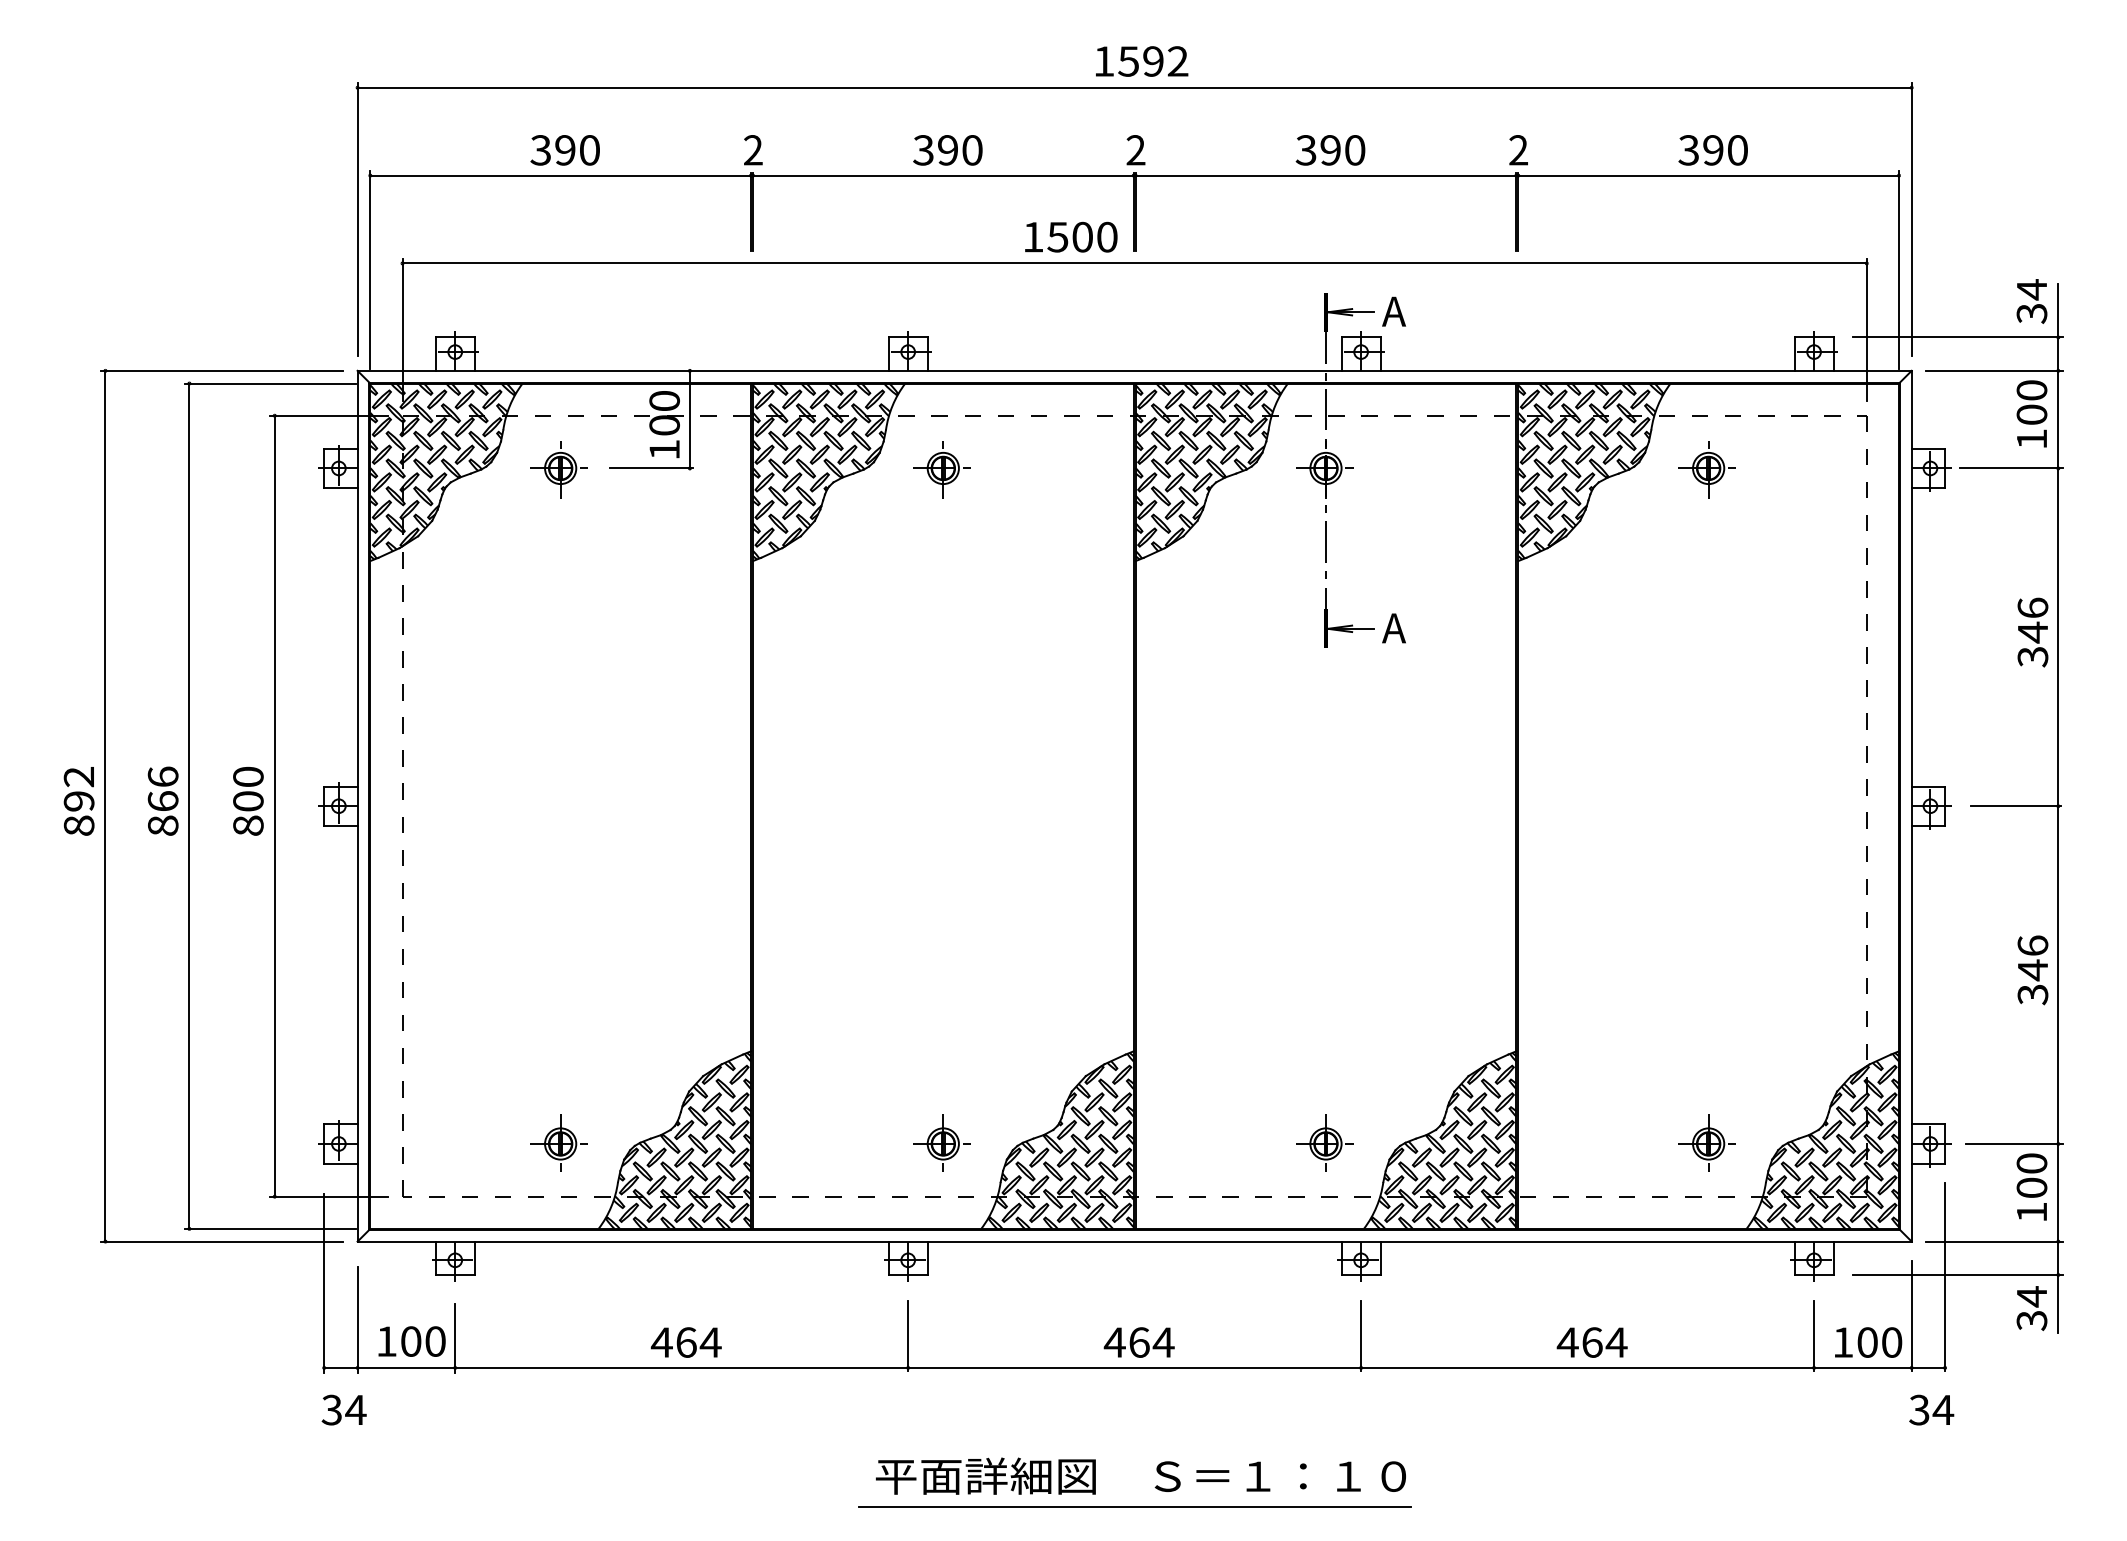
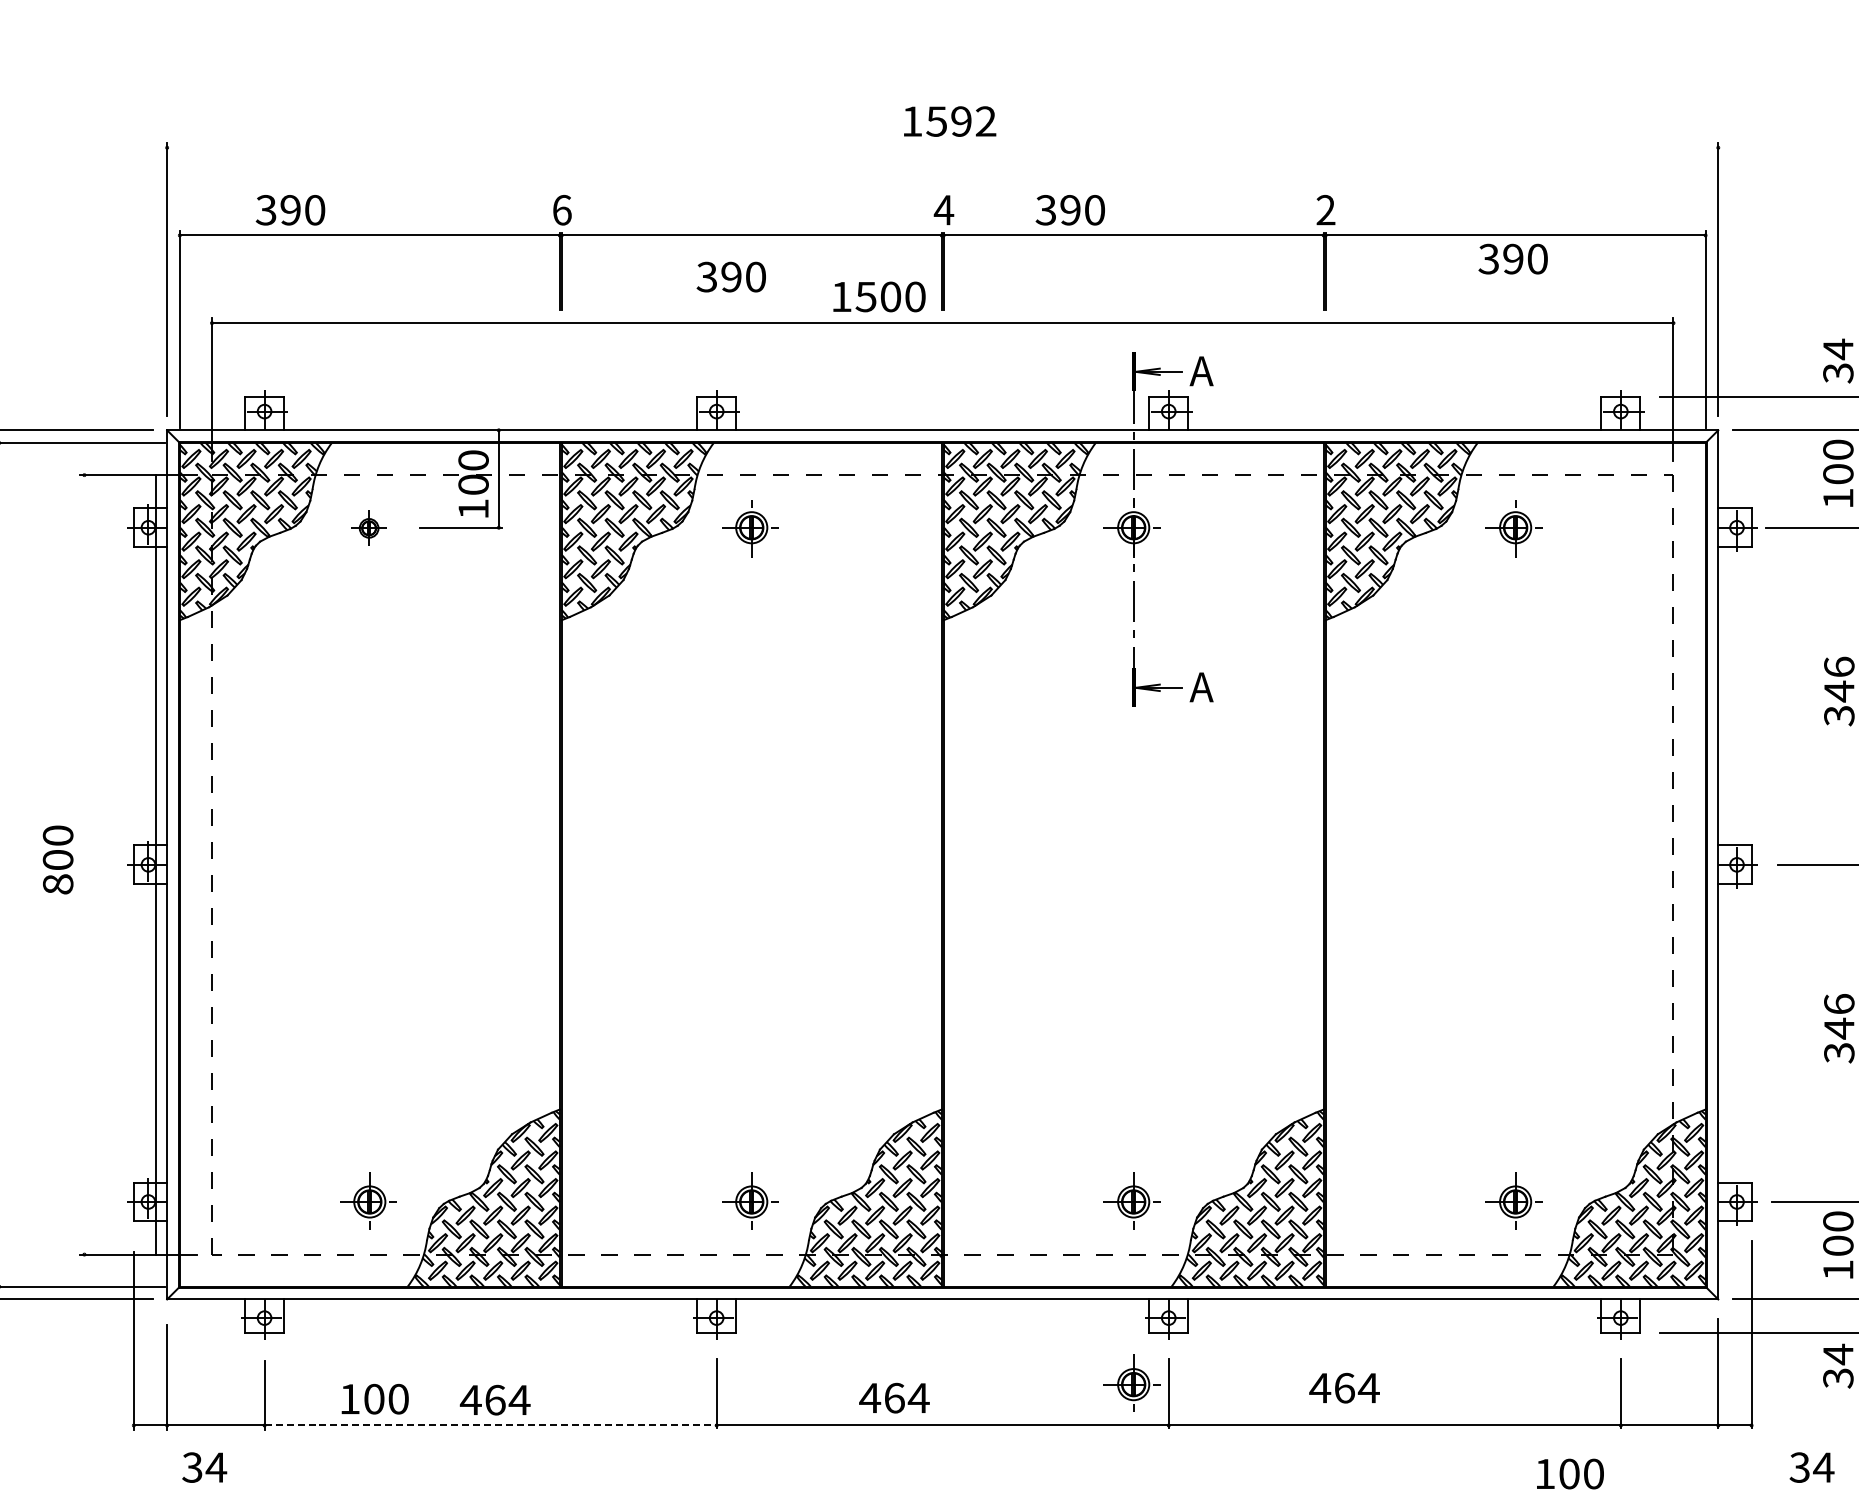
line: (1134, 87) -> (942, 147), removed
text: (564, 150) -> (289, 210), moved
text: (753, 150) -> (562, 210), 2 -> 6
text: (947, 150) -> (730, 277), moved
text: (1135, 150) -> (943, 210), 2 -> 4
text: (1330, 150) -> (1070, 210), moved
text: (1712, 150) -> (1512, 259), moved
part: (558, 469) -> (367, 528), size x0.6
line: (274, 805) -> (156, 864), moved
part: (1324, 1325) -> (1132, 1383), added
text: (411, 1341) -> (374, 1399), moved
text: (1138, 1342) -> (893, 1398), moved
text: (1591, 1342) -> (1343, 1388), moved
text: (1868, 1342) -> (1570, 1473), moved
line: (682, 1367) -> (491, 1425), solid -> dashed
text: (343, 1409) -> (203, 1467), moved
text: (1931, 1409) -> (1811, 1467), moved

